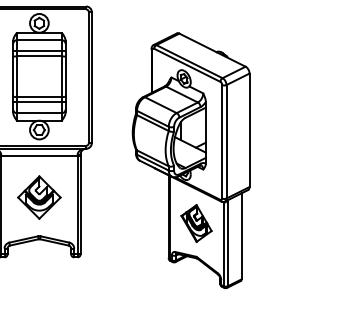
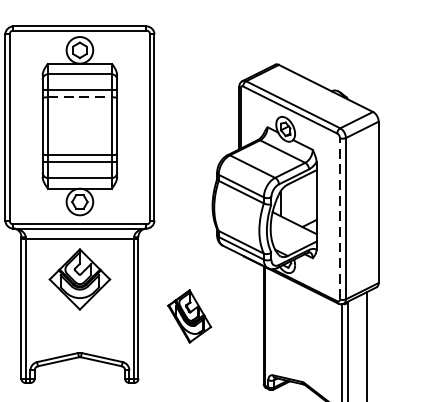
line: (39, 56) -> (80, 97), solid -> dashed
line: (222, 141) -> (340, 218), solid -> dashed
part: (39, 197) -> (80, 279), moved
part: (196, 223) -> (189, 316), moved

